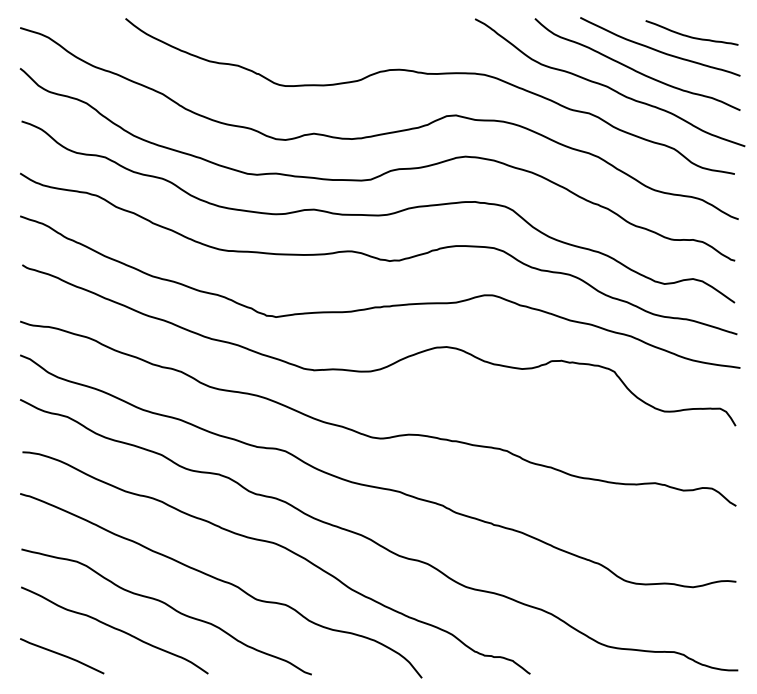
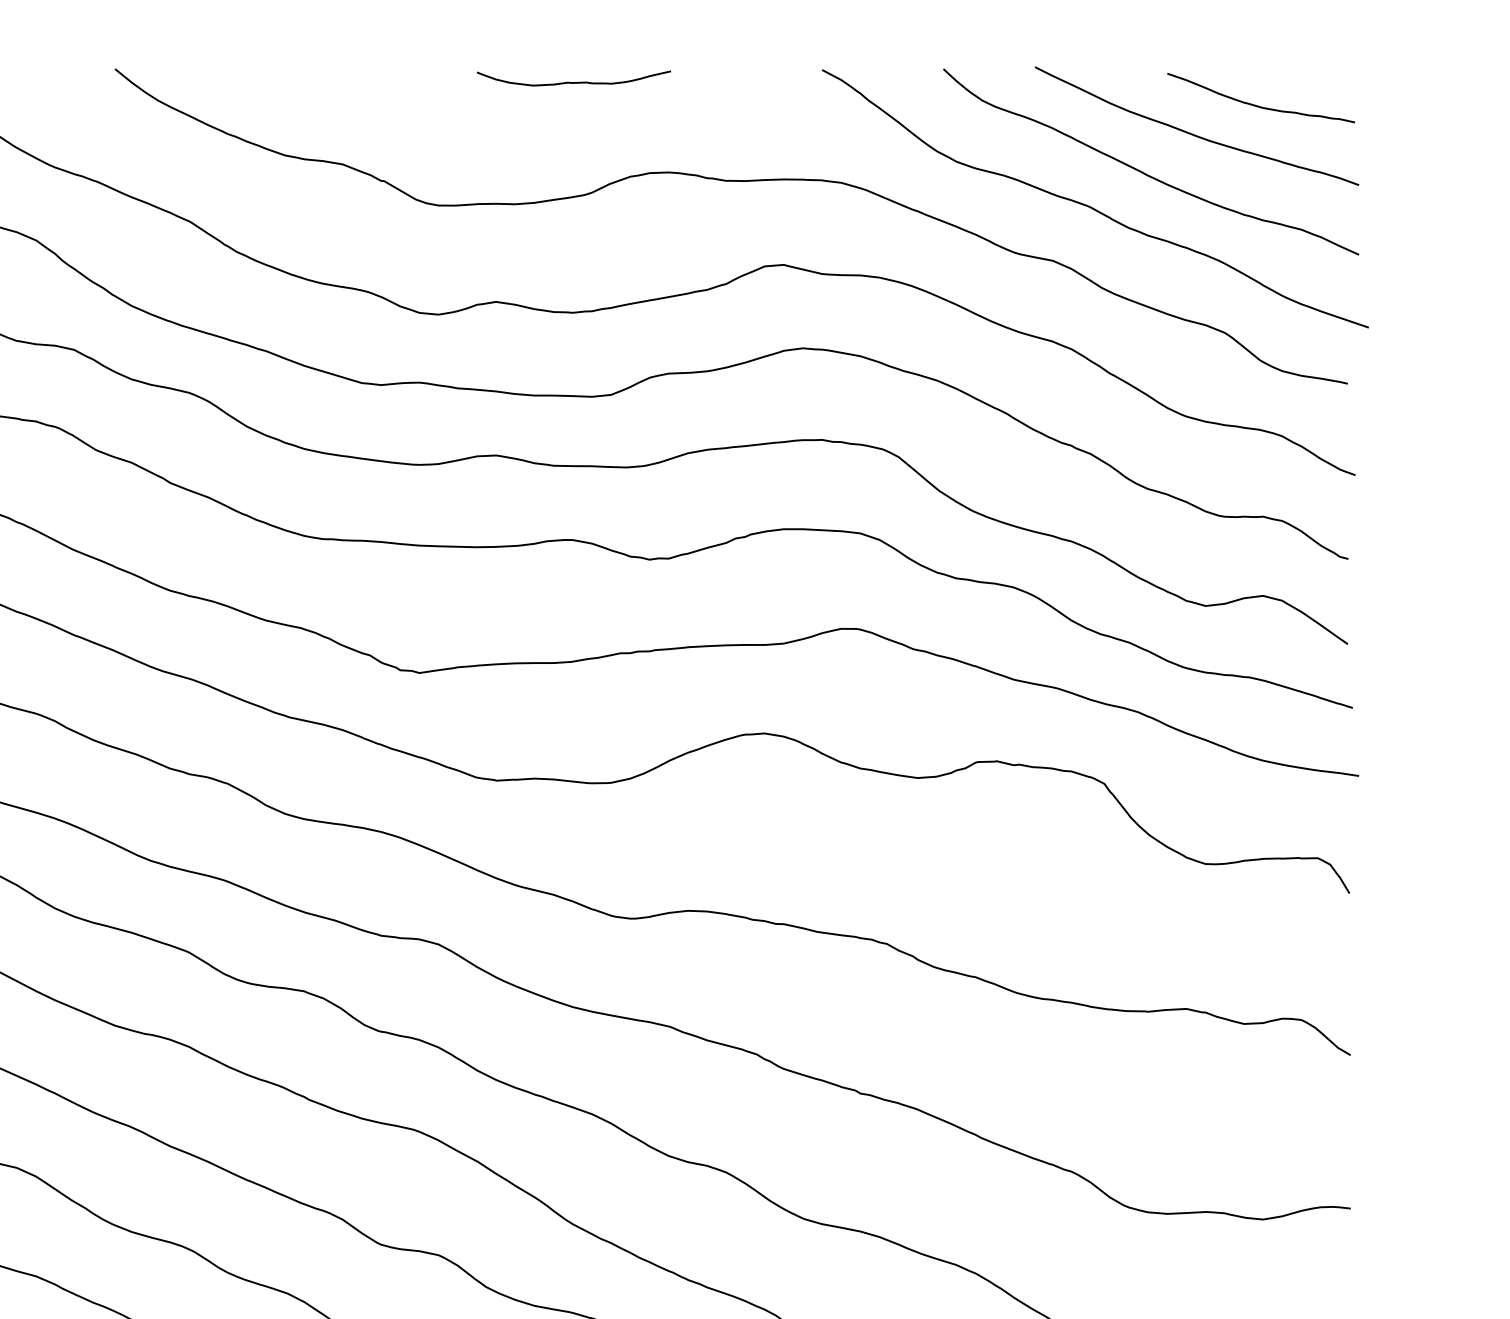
curve: (352, 24) -> (574, 80), added

